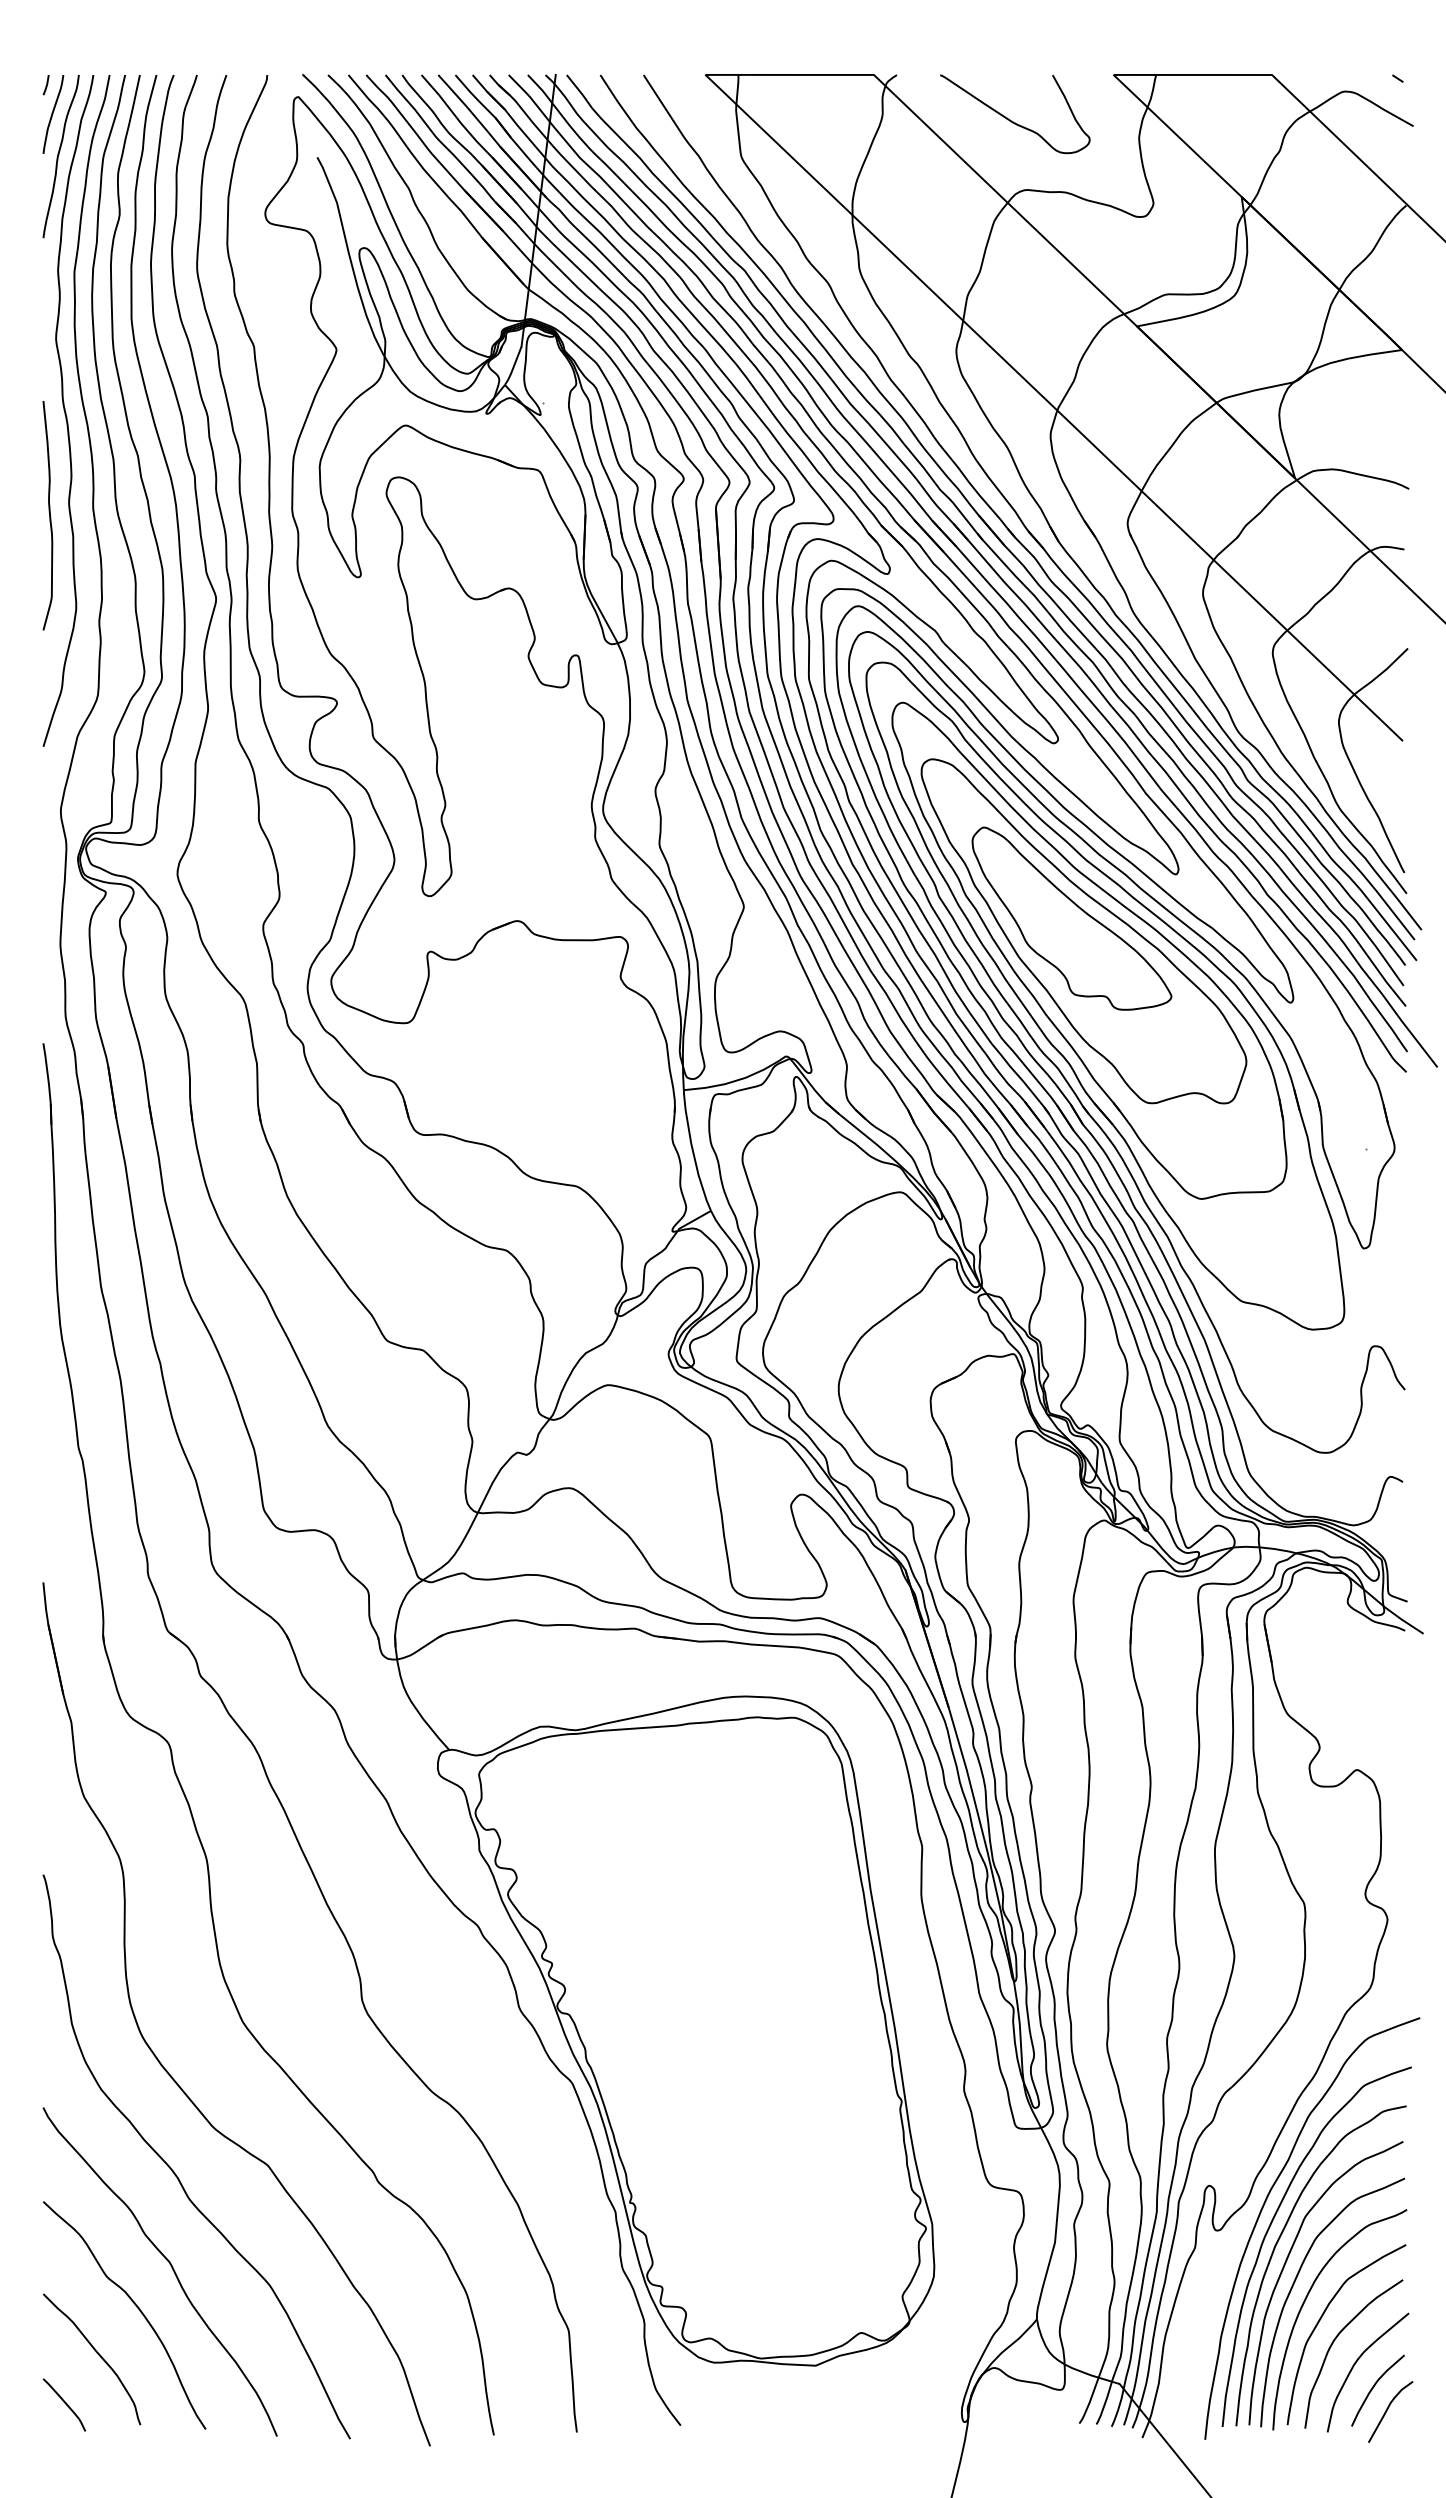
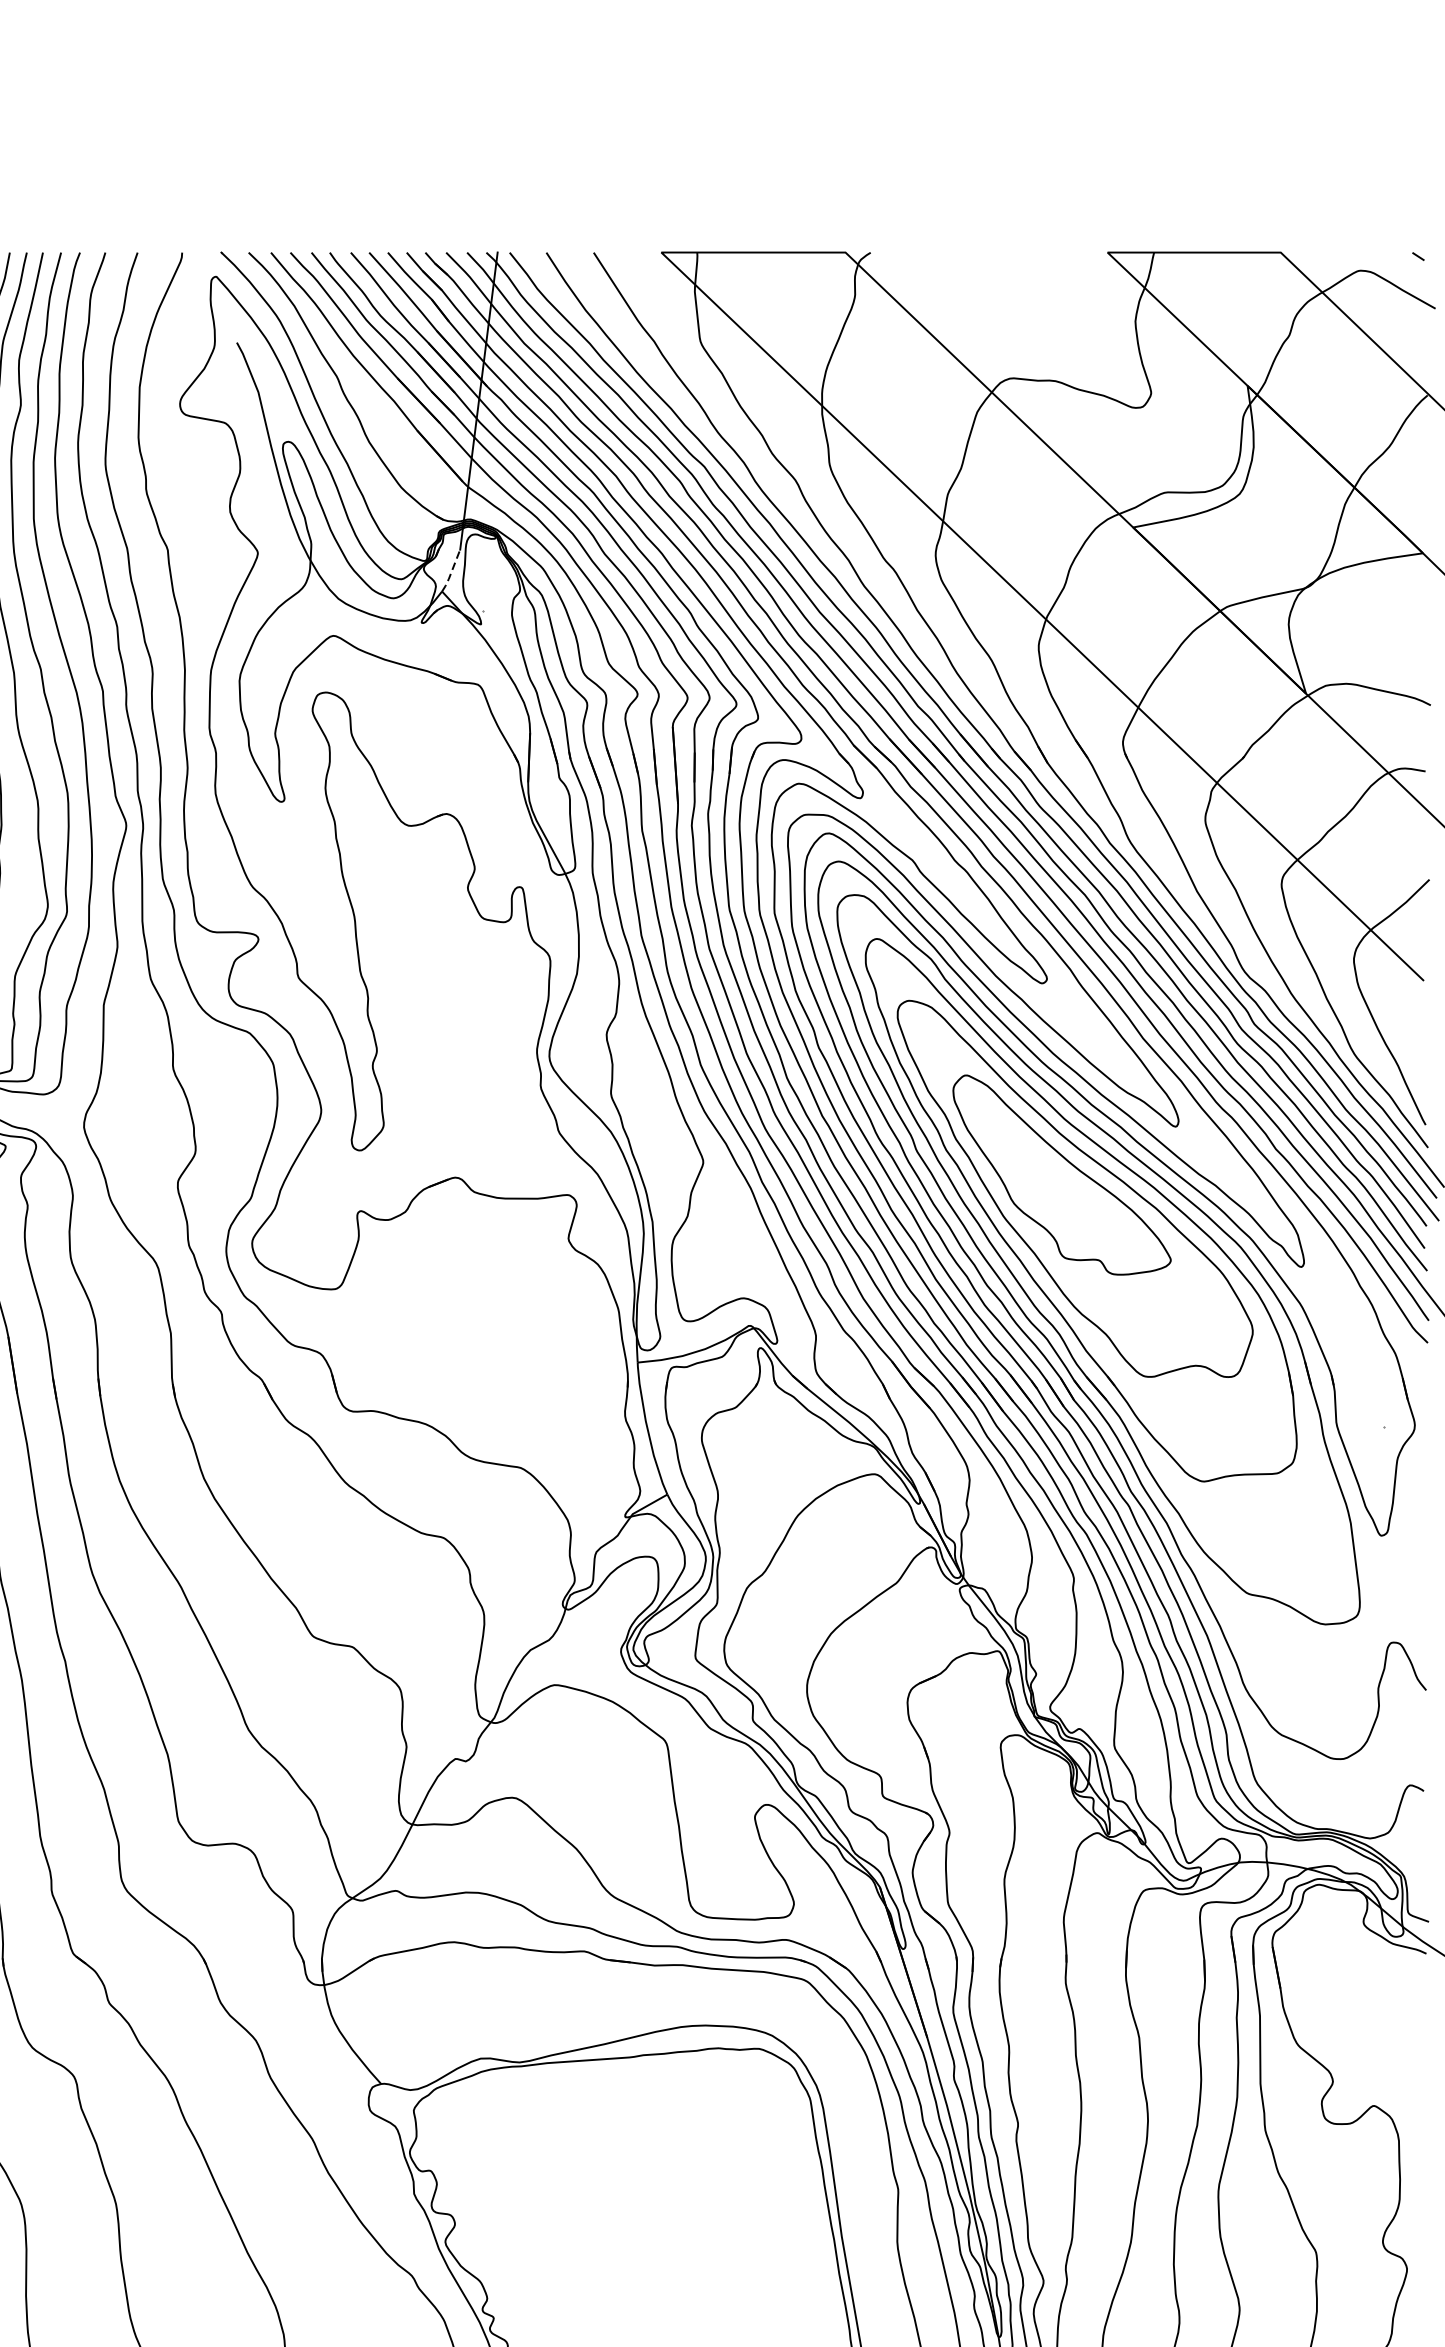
curve: (1010, 119) -> (994, 301), removed
line: (513, 367) -> (451, 572), solid -> dashed

